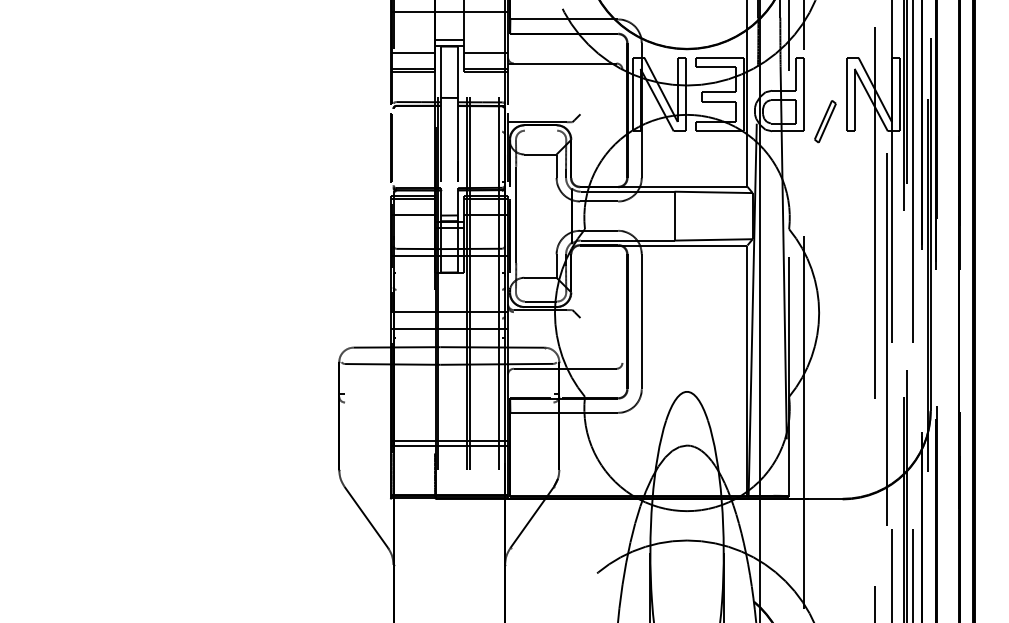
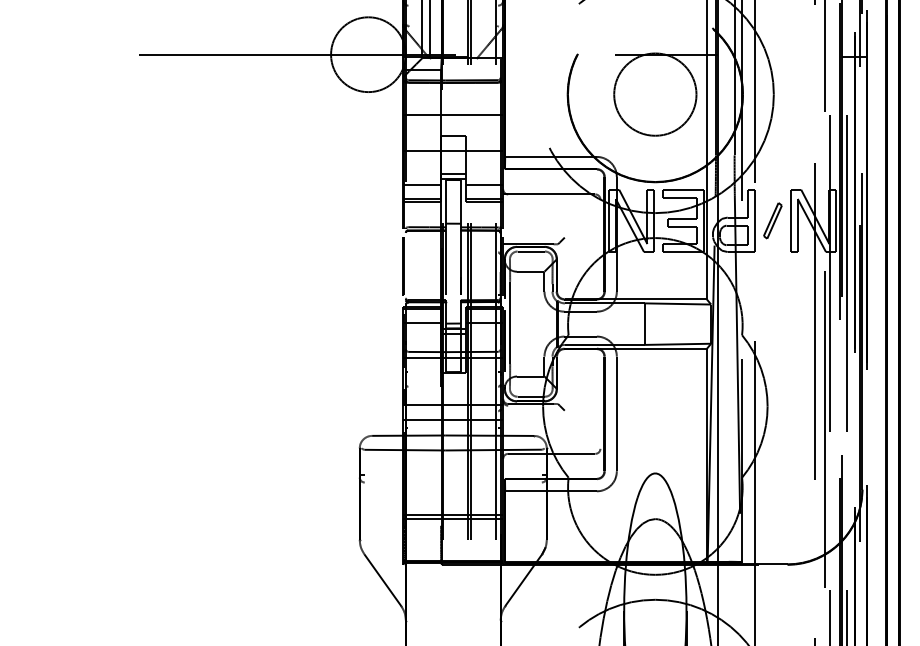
part: (824, 121) -> (772, 220), moved
line: (541, 130) -> (531, 251), added

